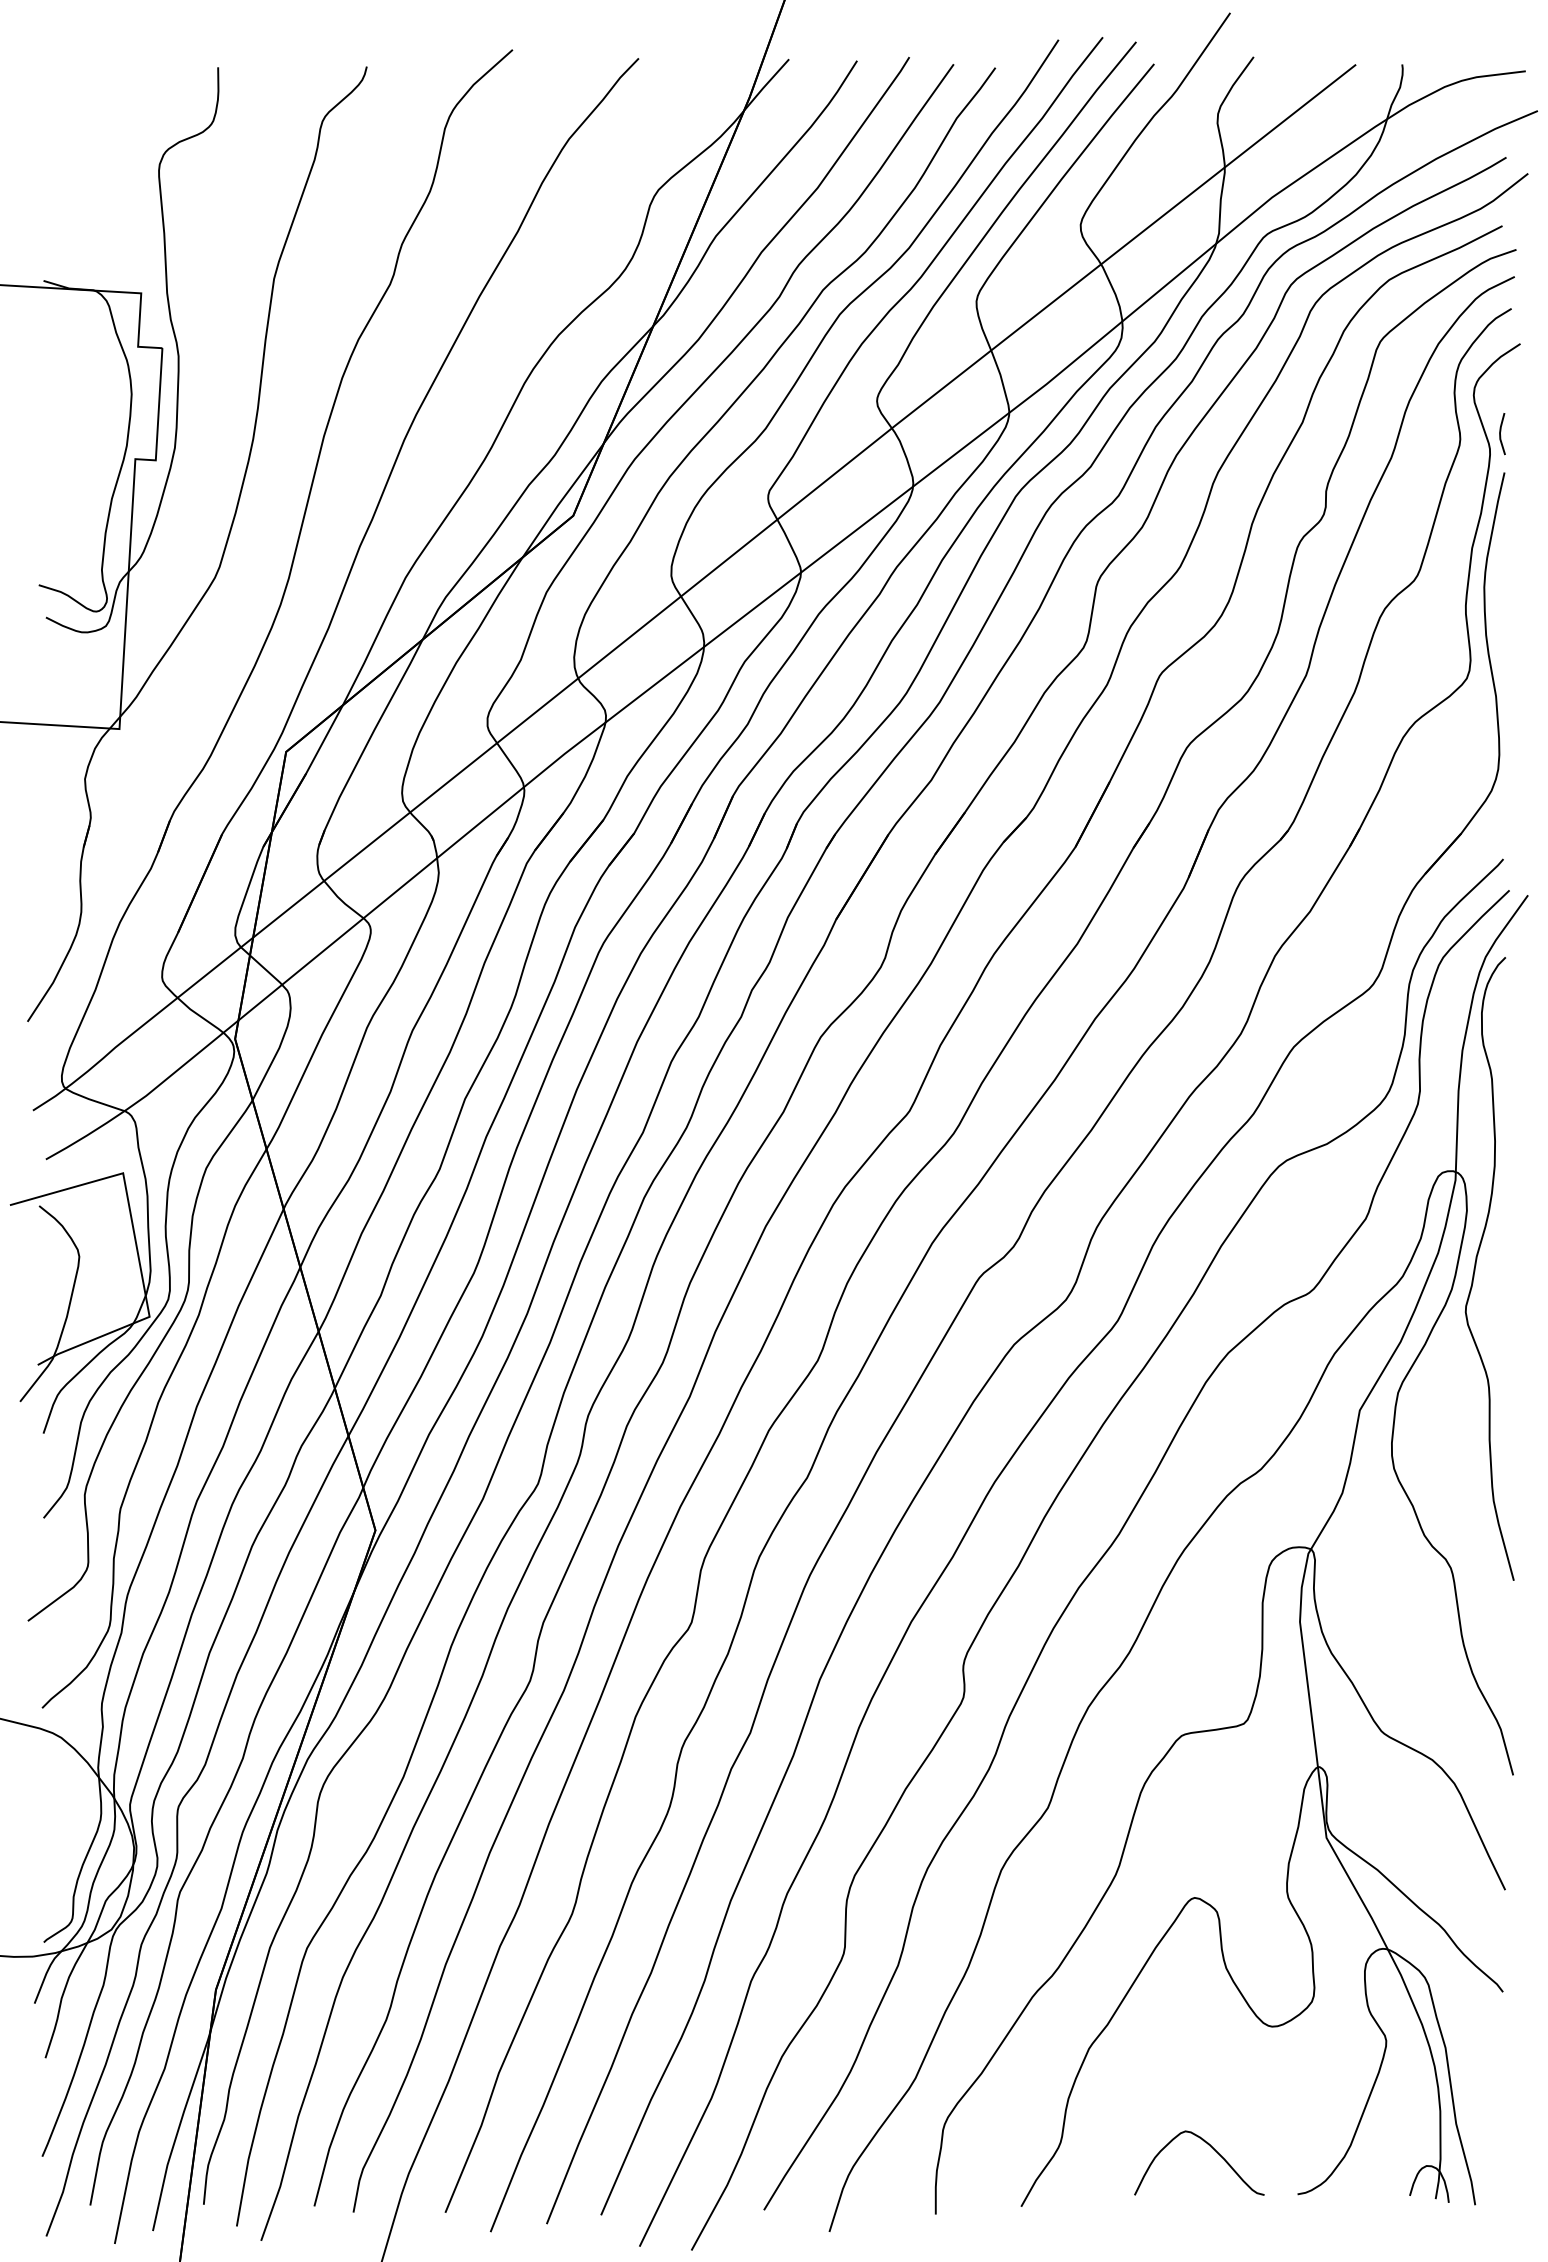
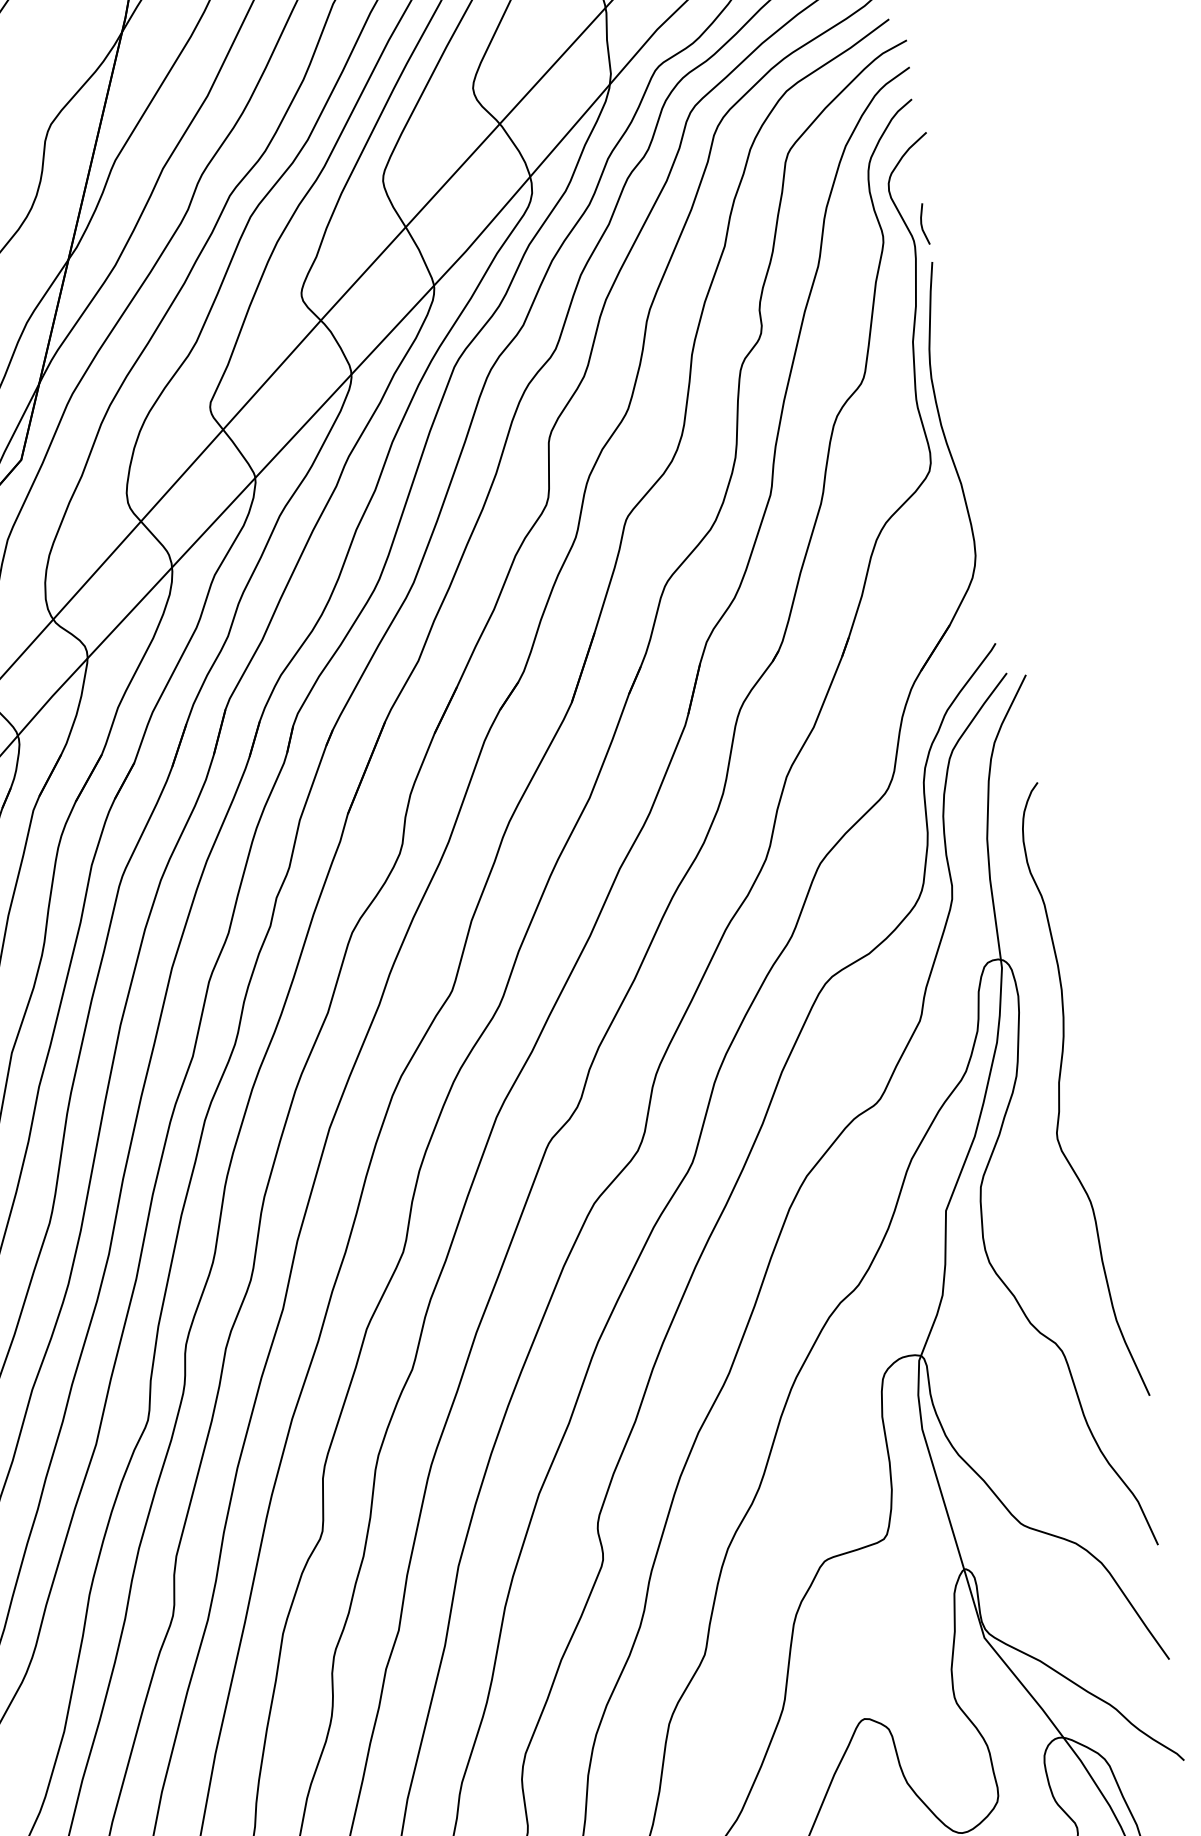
curve: (1476, 1265) -> (1060, 1091), moved

